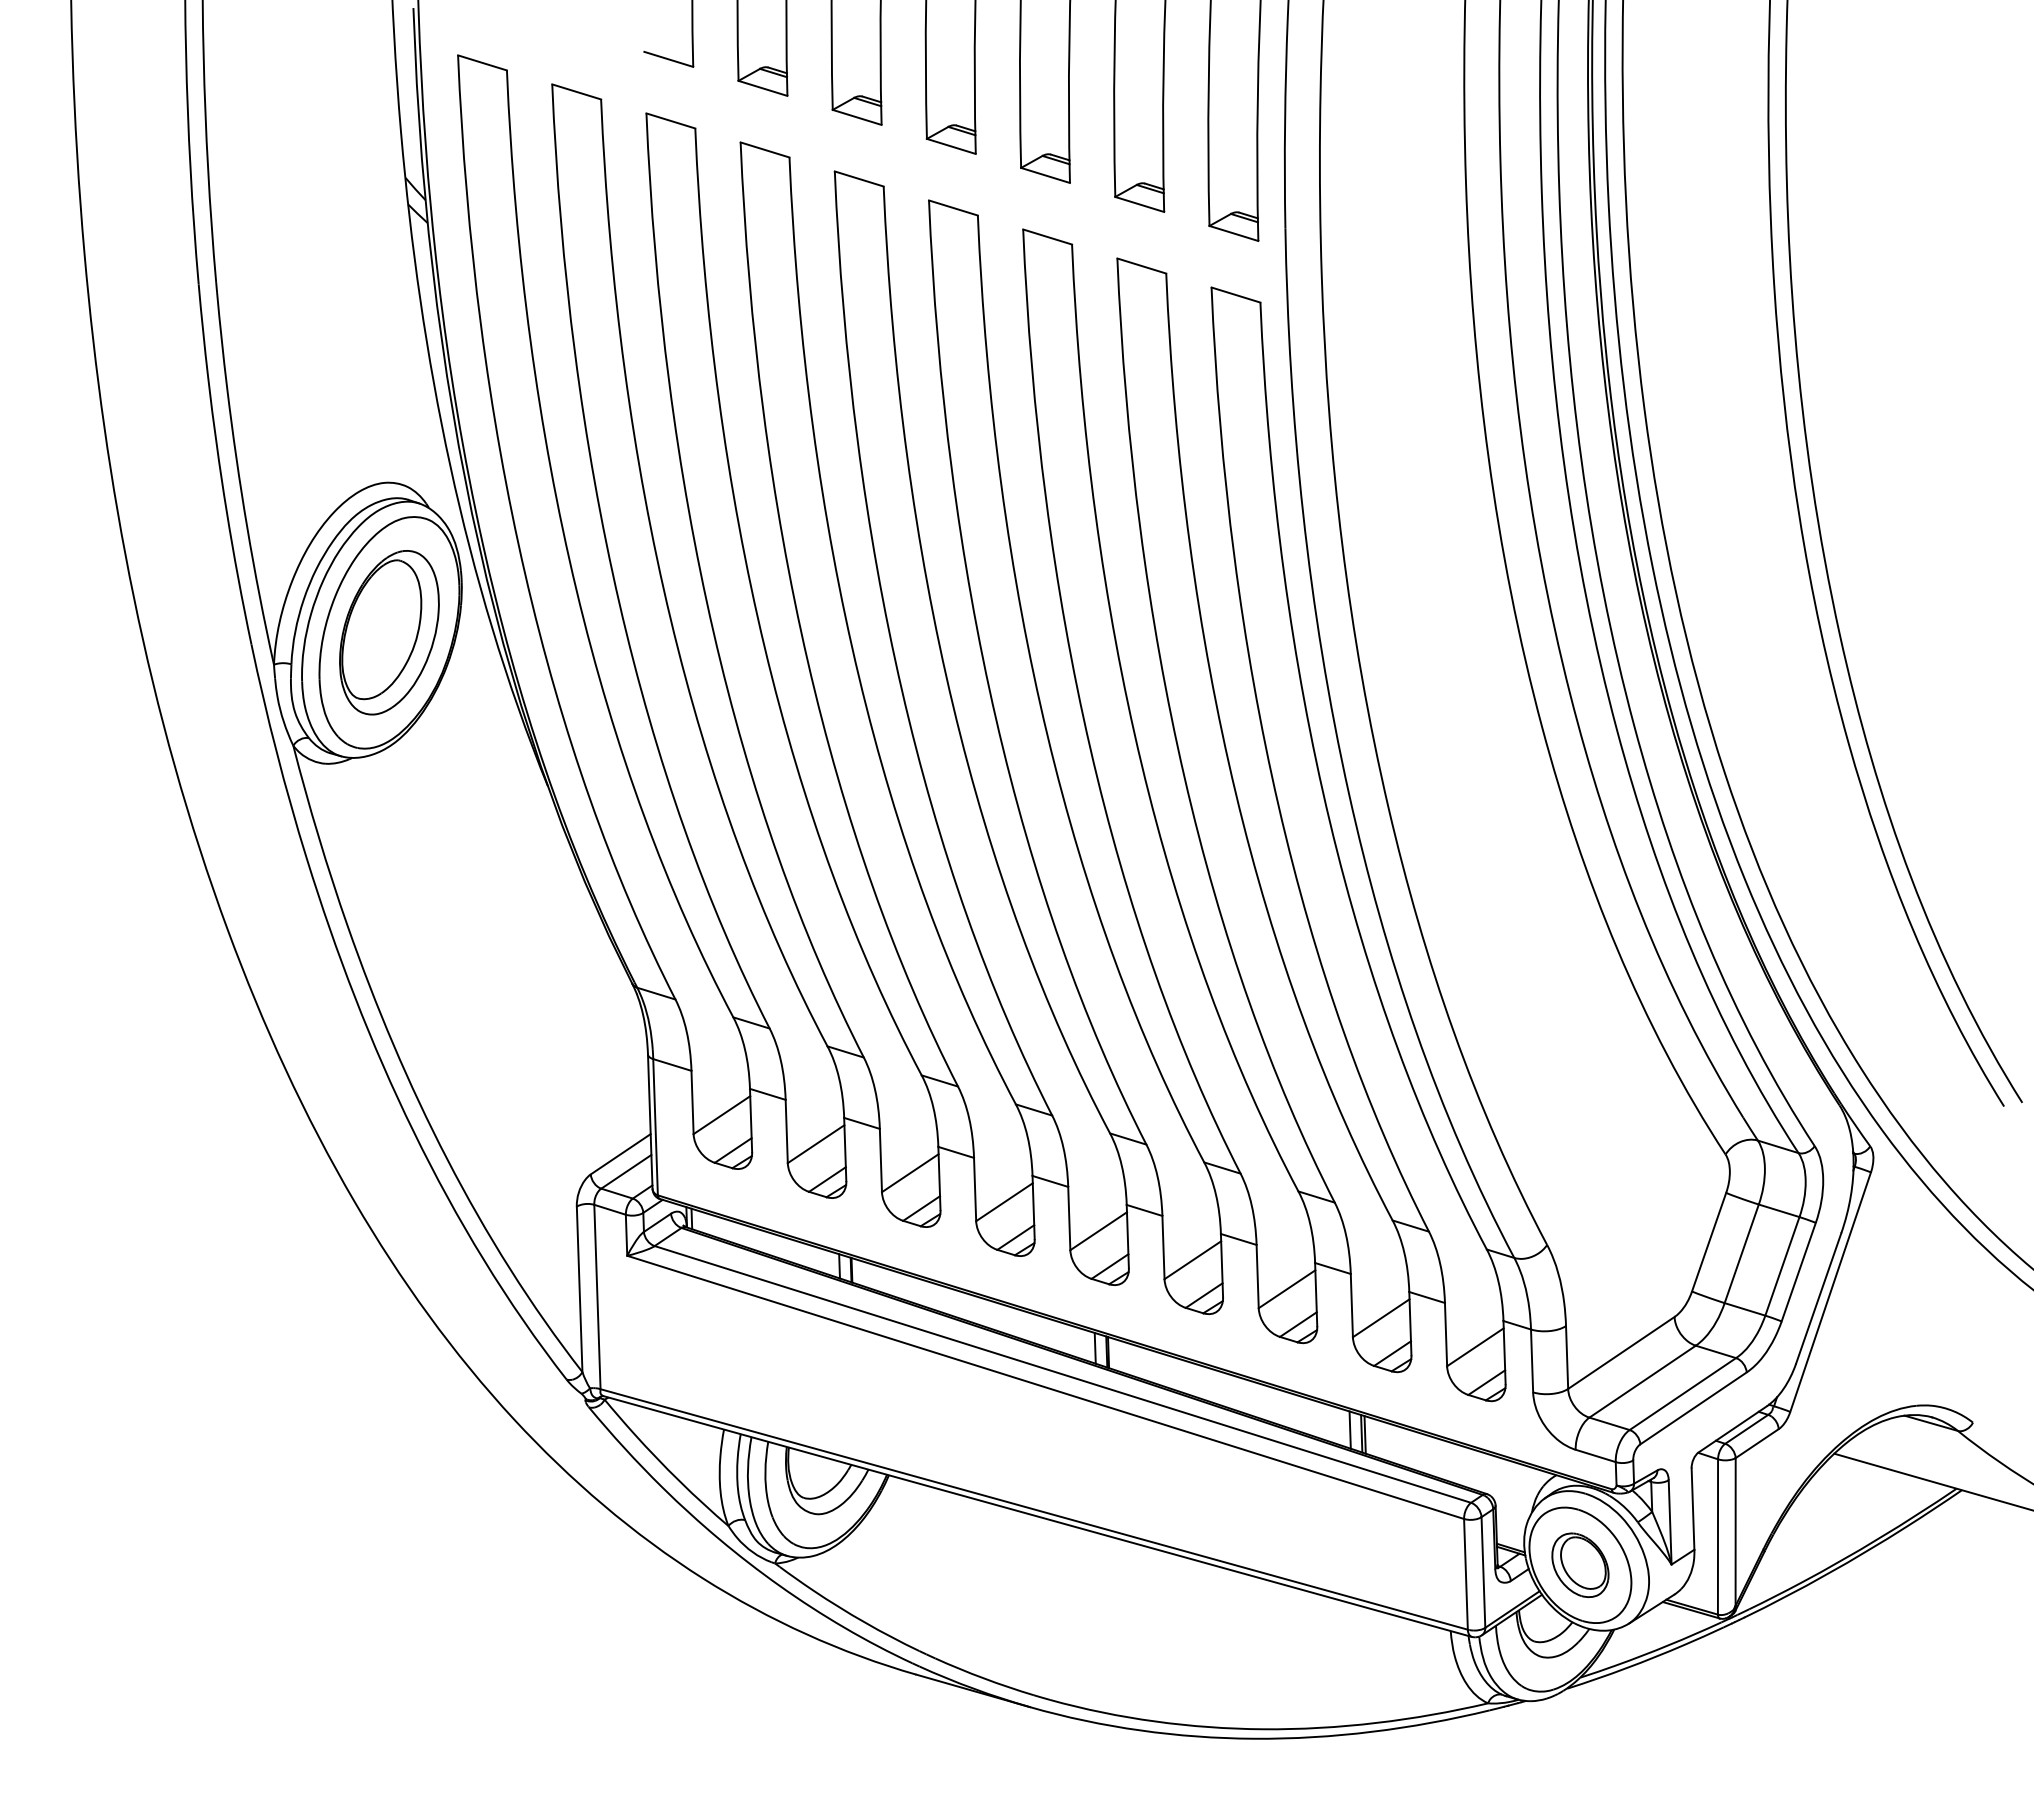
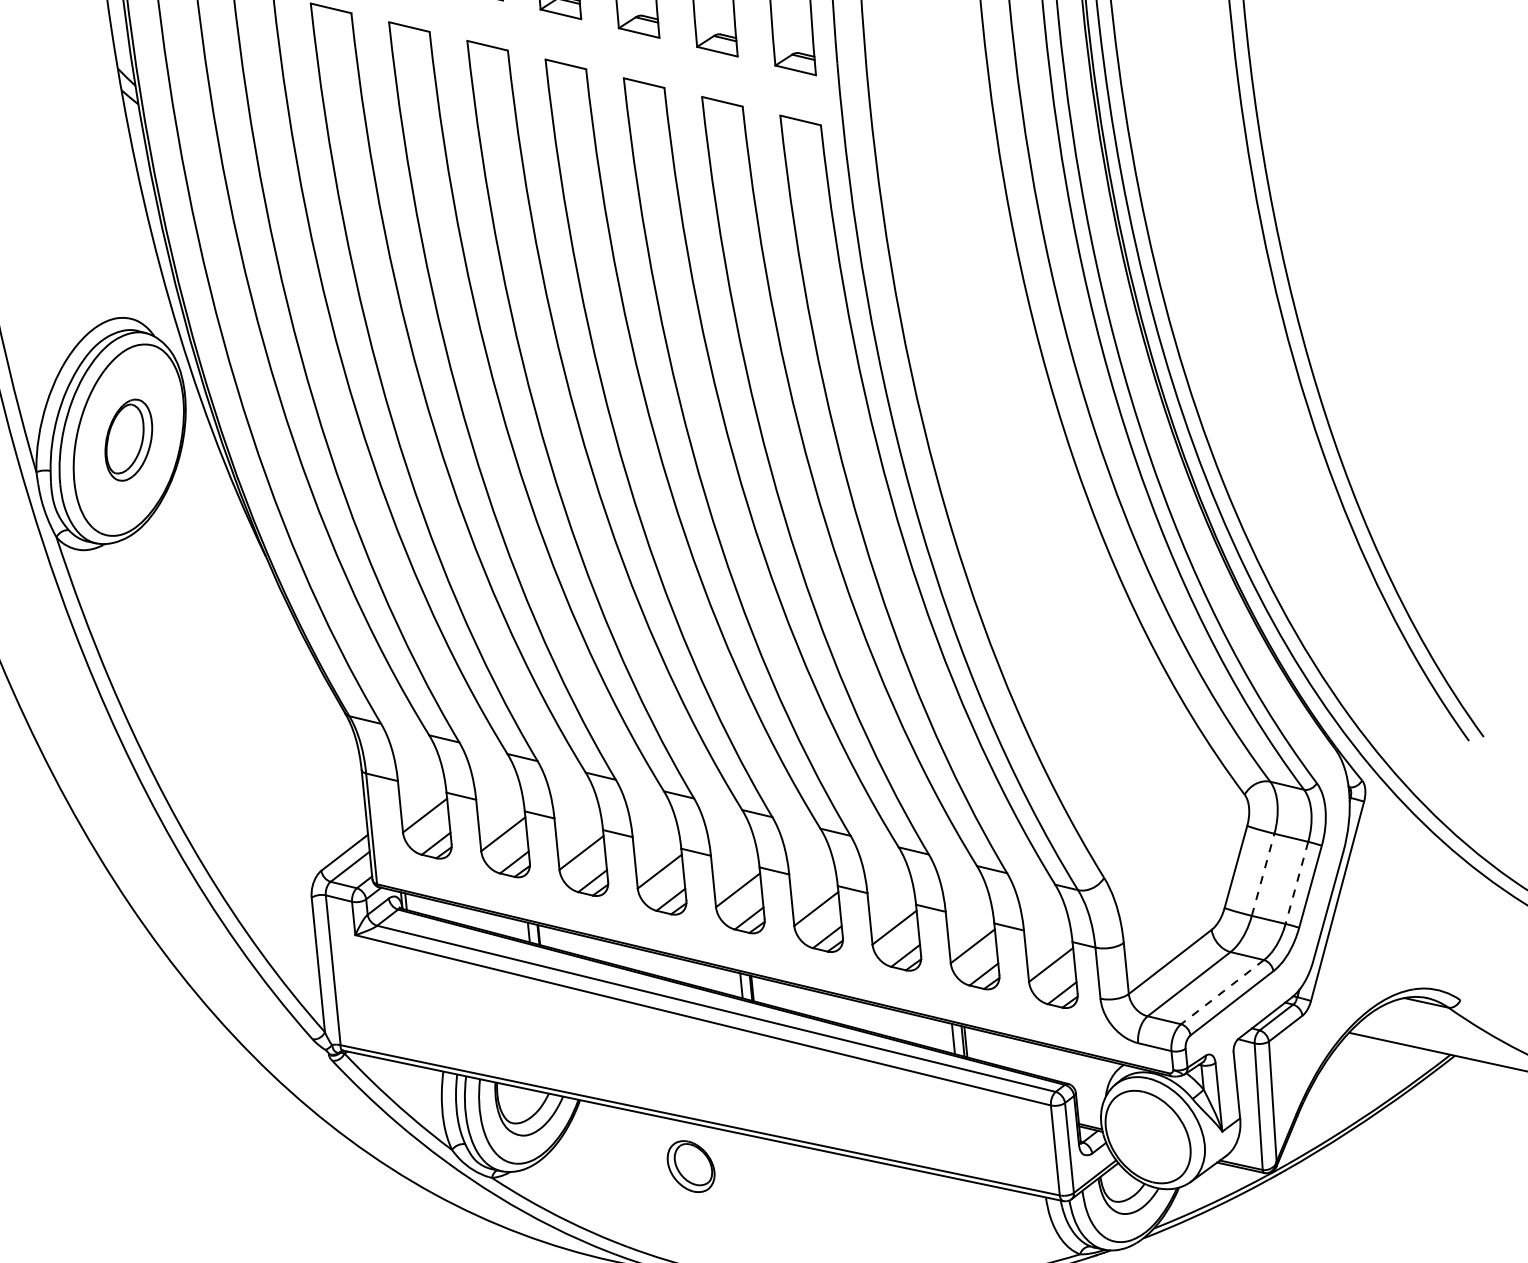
part: (389, 632) -> (128, 439), size x0.6
line: (1741, 1253) -> (1262, 874), solid -> dashed
line: (1782, 1266) -> (1296, 882), solid -> dashed
line: (1682, 1394) -> (1222, 992), solid -> dashed
part: (1580, 1564) -> (691, 1165), moved

